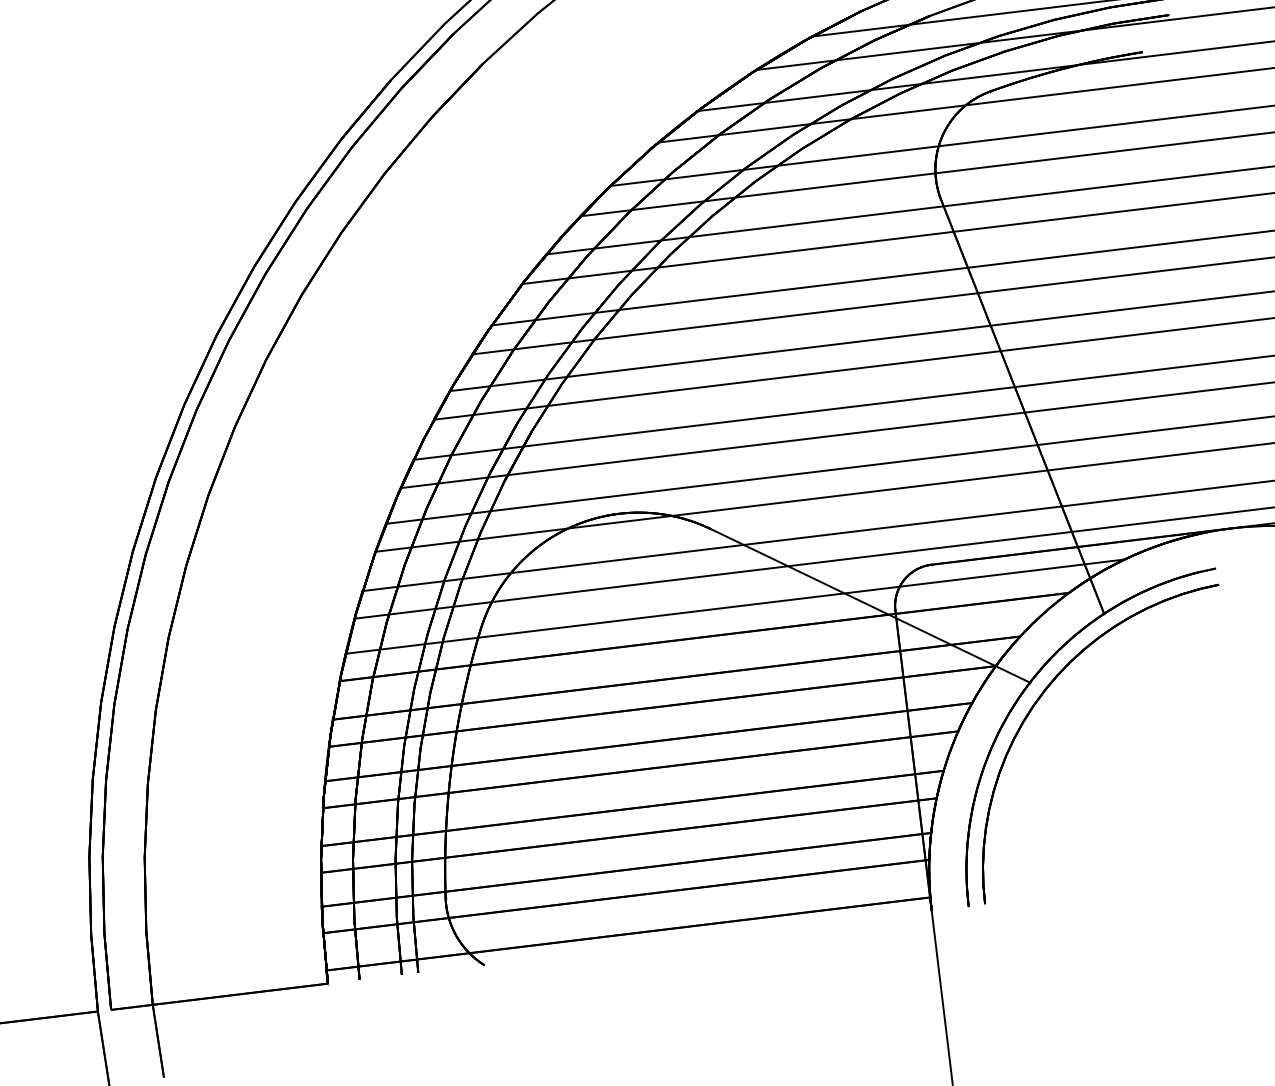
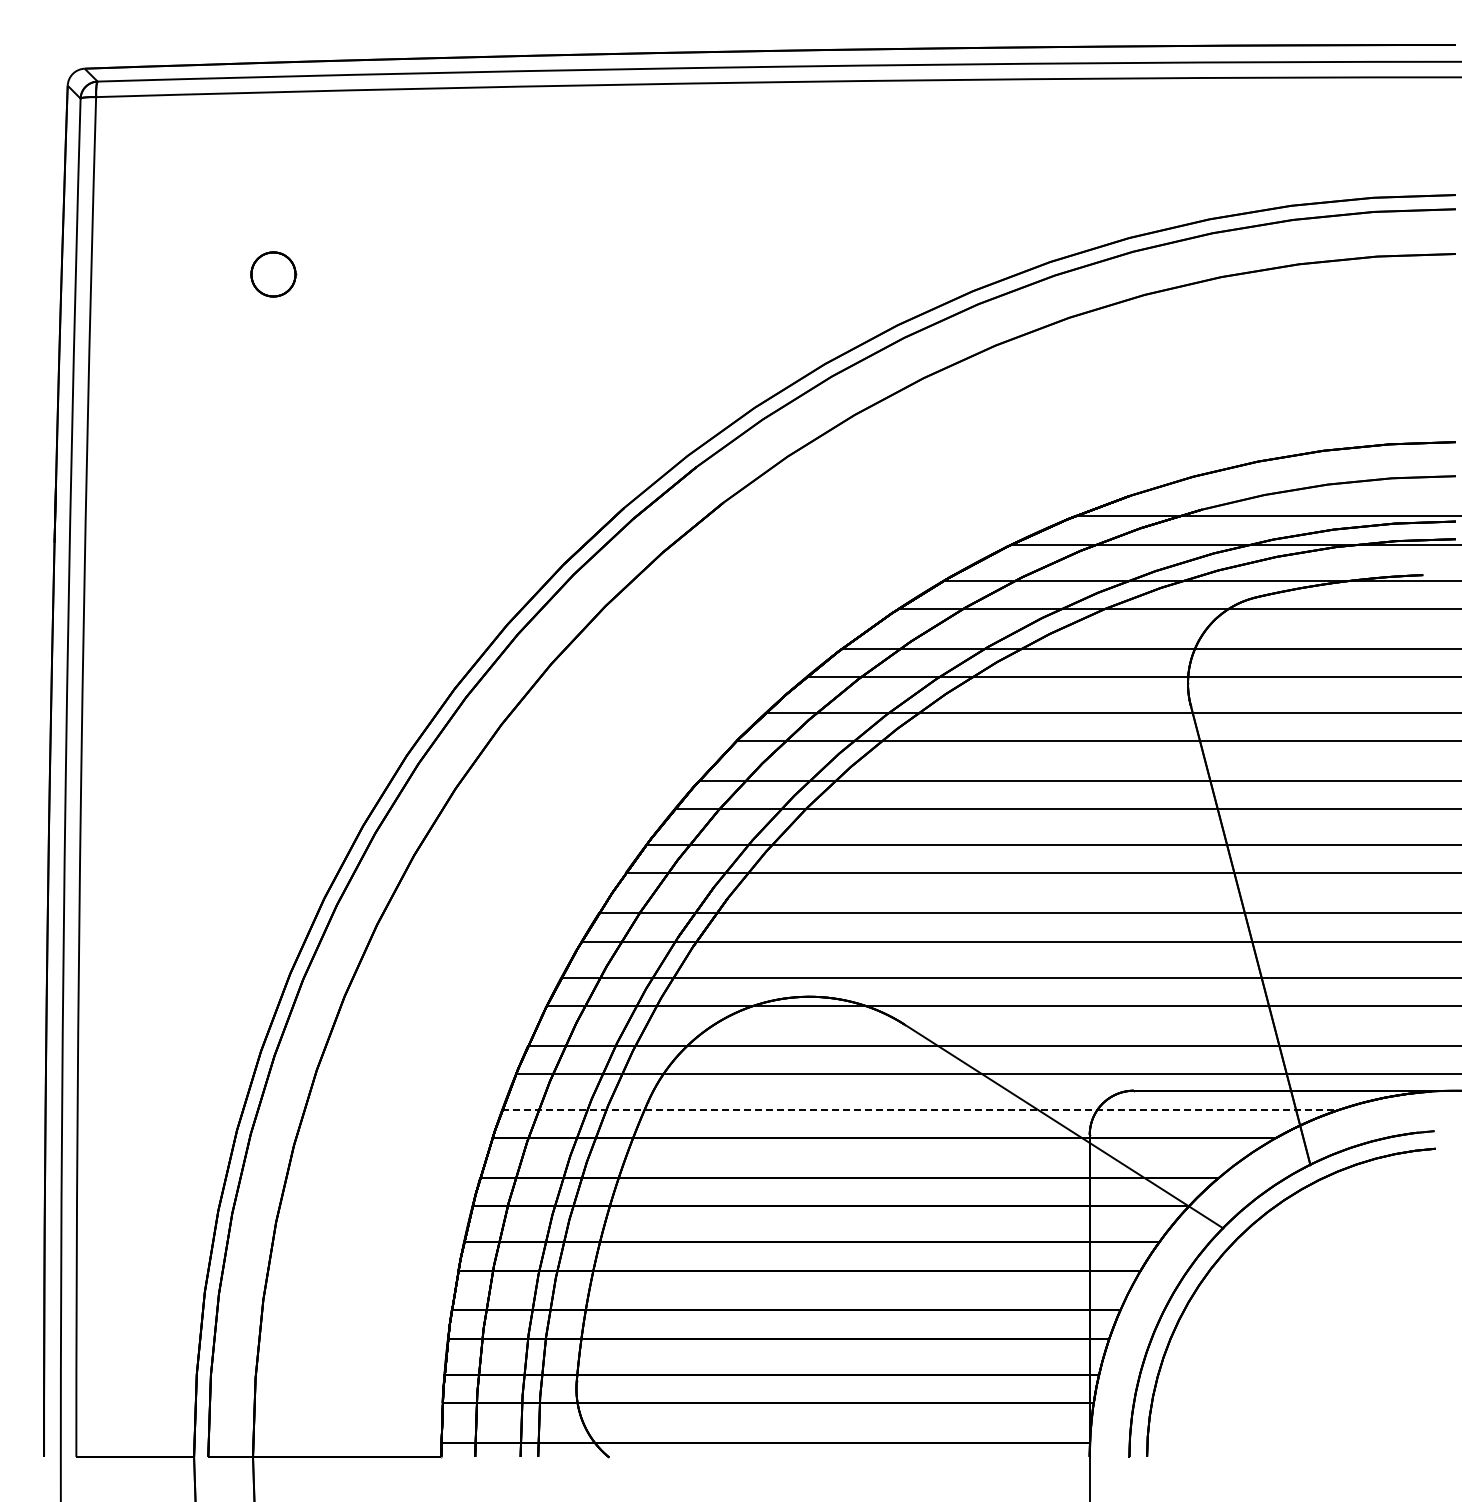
line: (735, 606) -> (921, 1109), solid -> dashed

